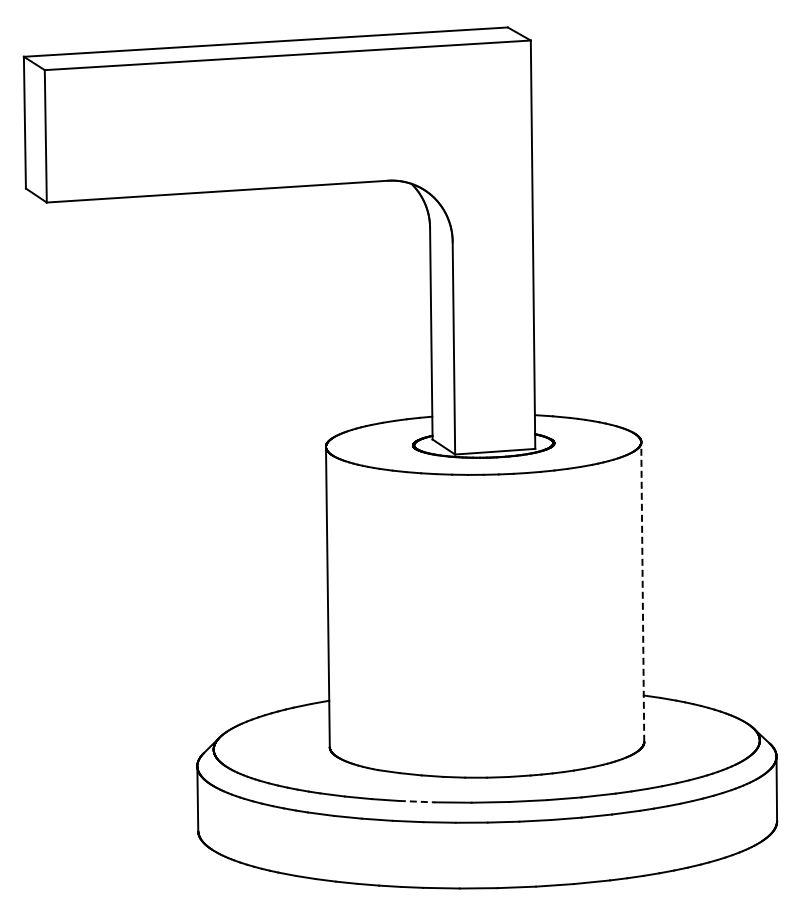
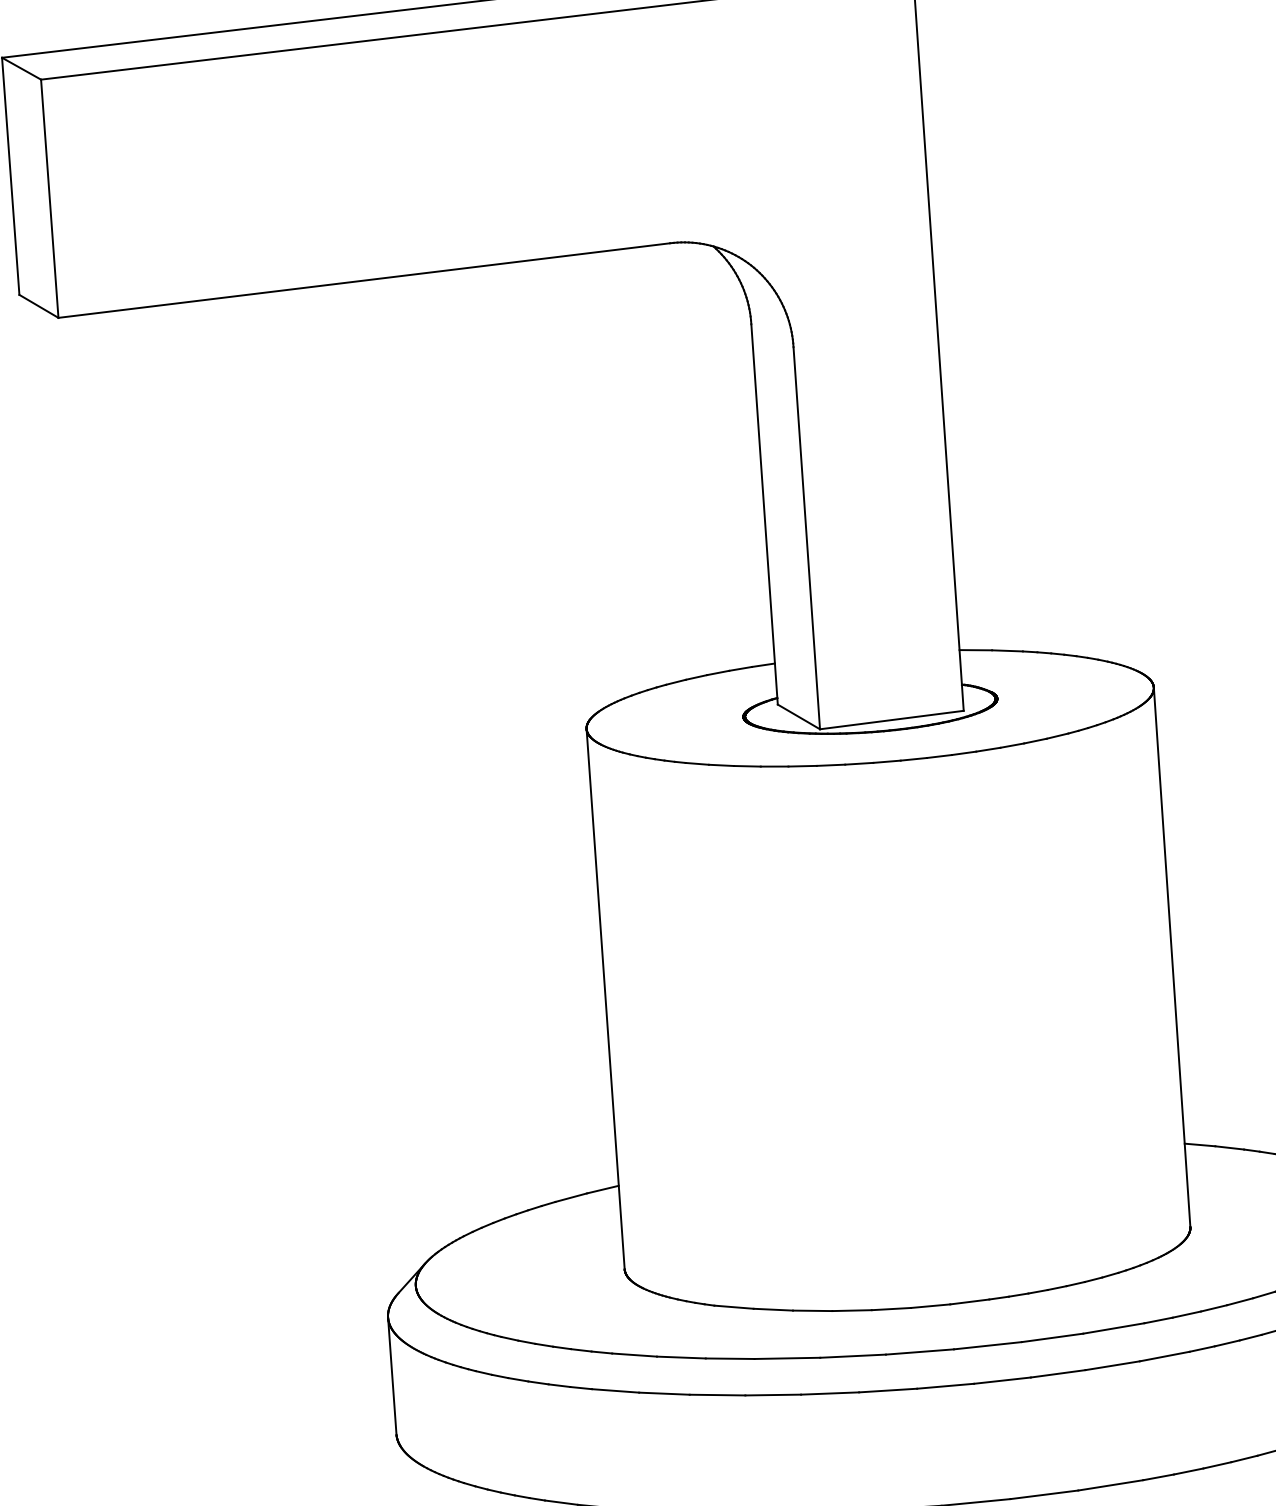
line: (642, 592) -> (1171, 958), dashed -> solid
line: (417, 801) -> (788, 1358), dashed -> solid

